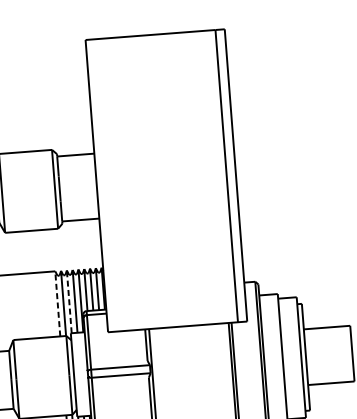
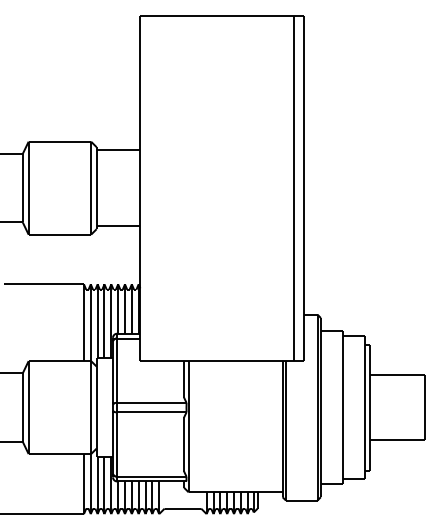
line: (69, 301) -> (97, 320), dashed -> solid
line: (57, 303) -> (83, 322), dashed -> solid

